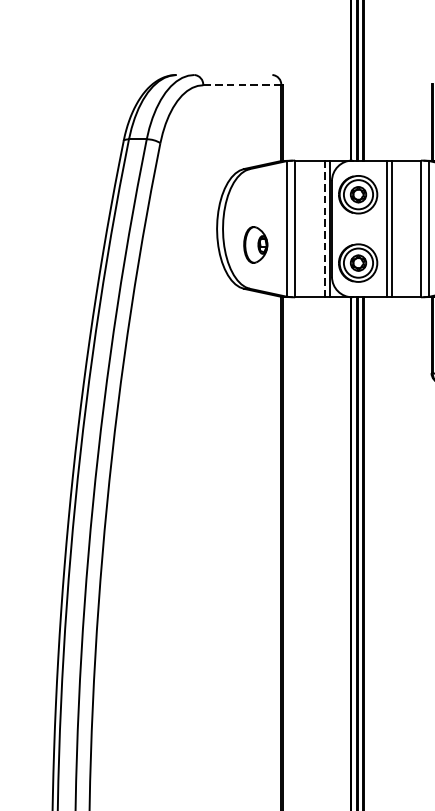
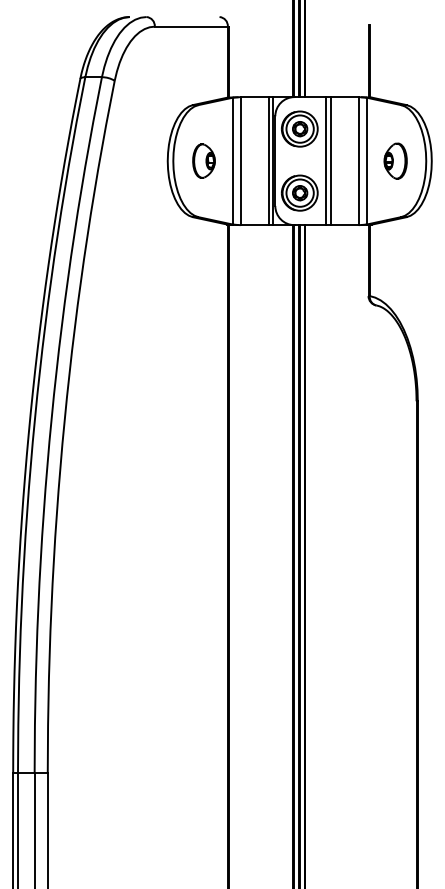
line: (242, 85) -> (191, 26), dashed -> solid
line: (324, 228) -> (268, 160), dashed -> solid
part: (255, 244) -> (203, 160), moved

